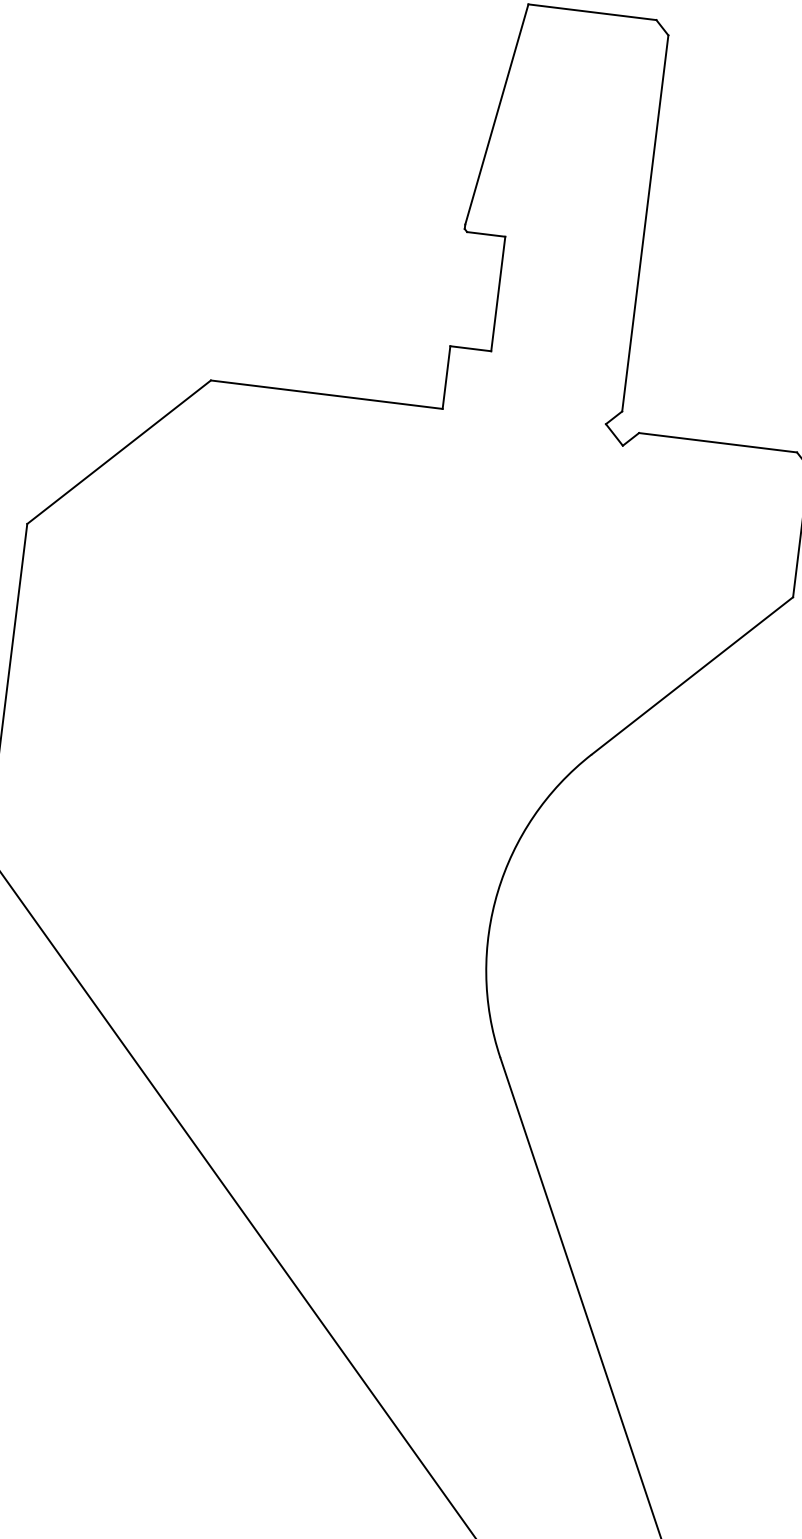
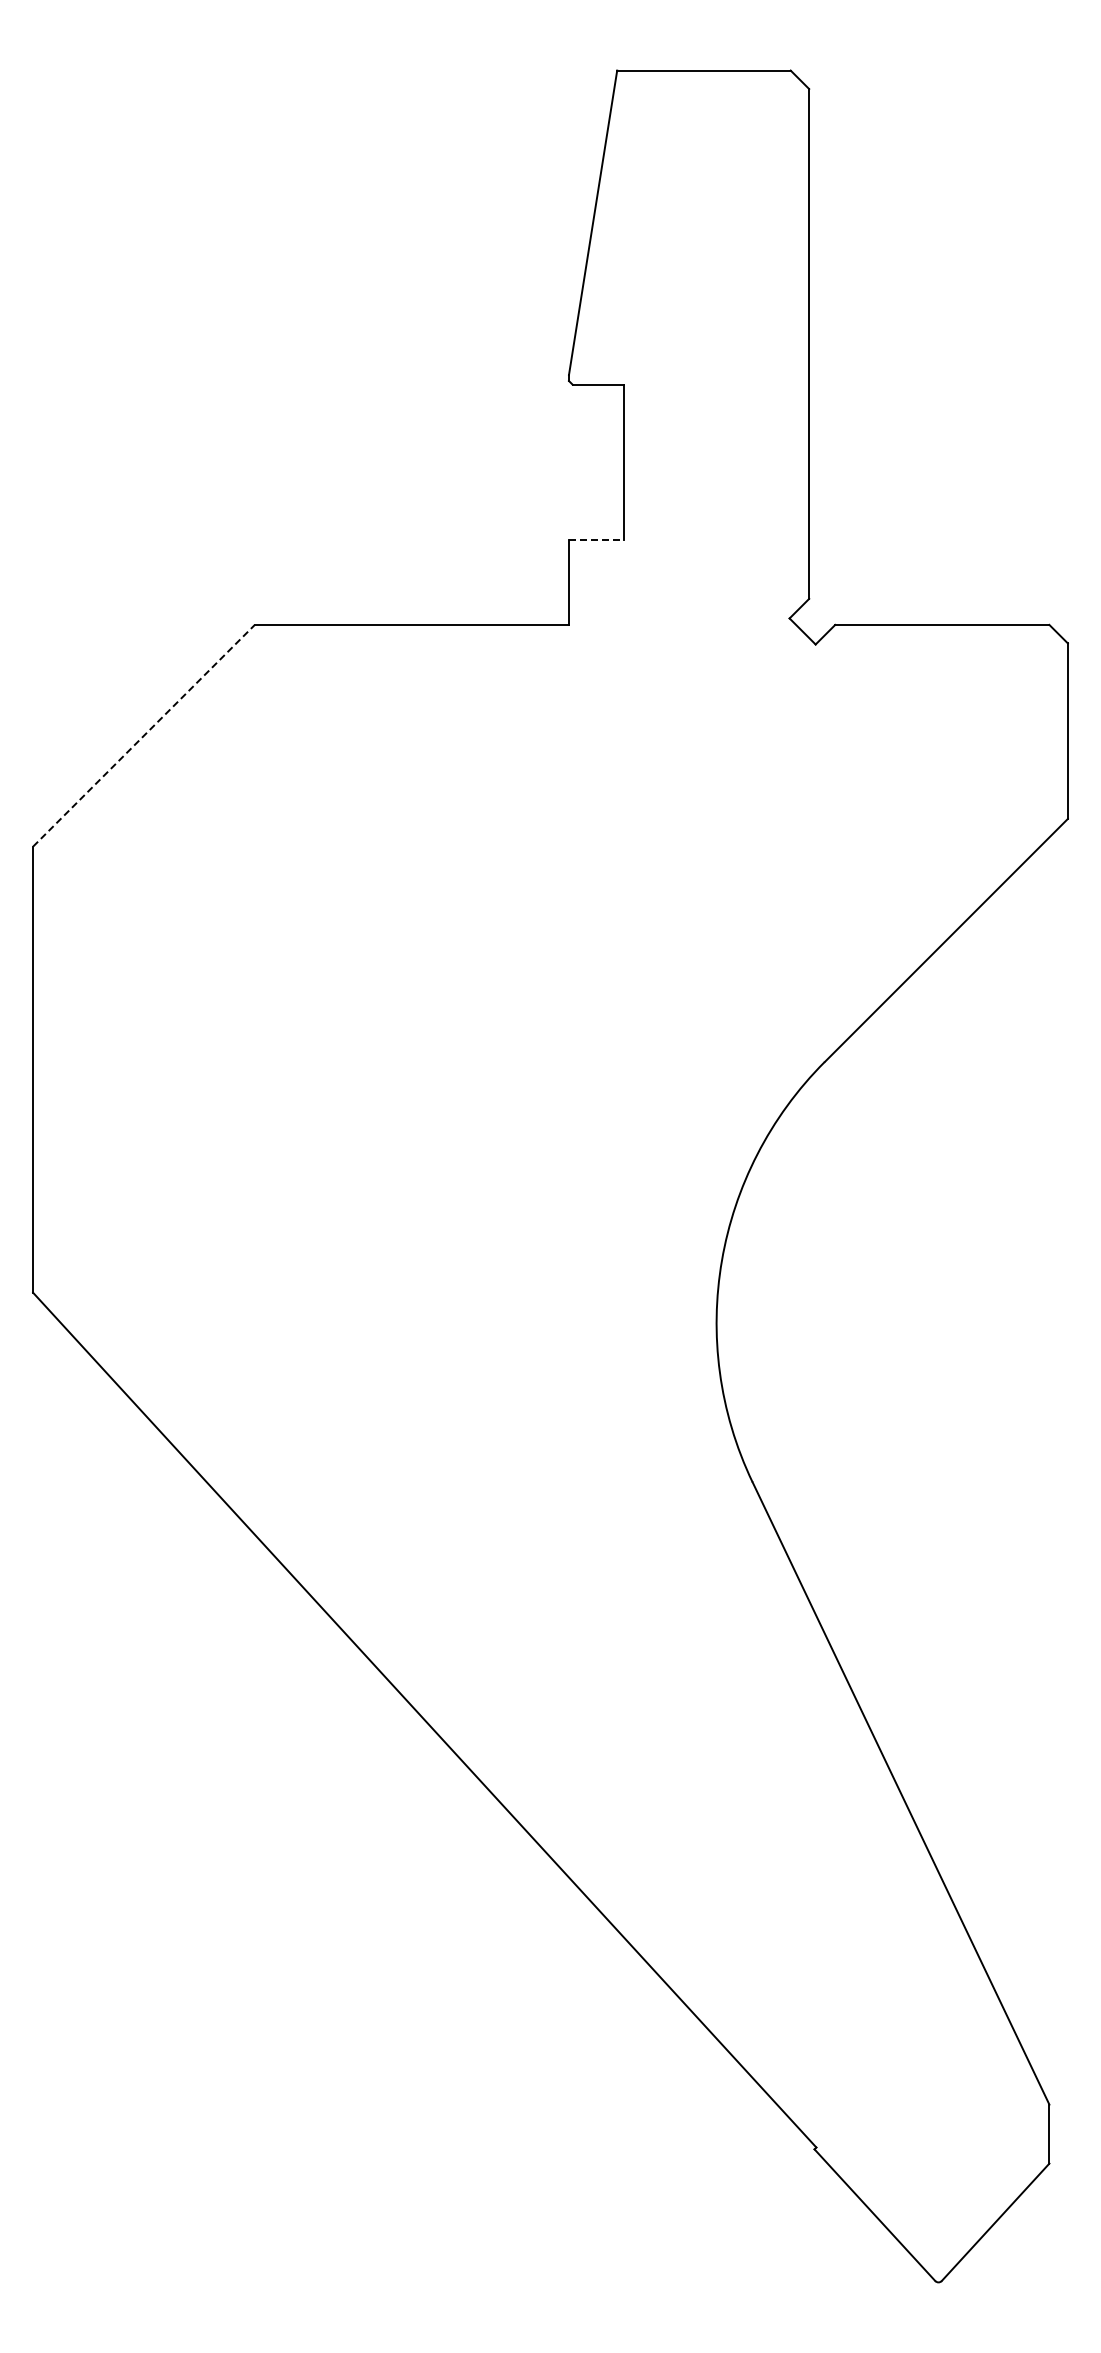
line: (470, 348) -> (596, 539), solid -> dashed
line: (118, 451) -> (143, 735), solid -> dashed

